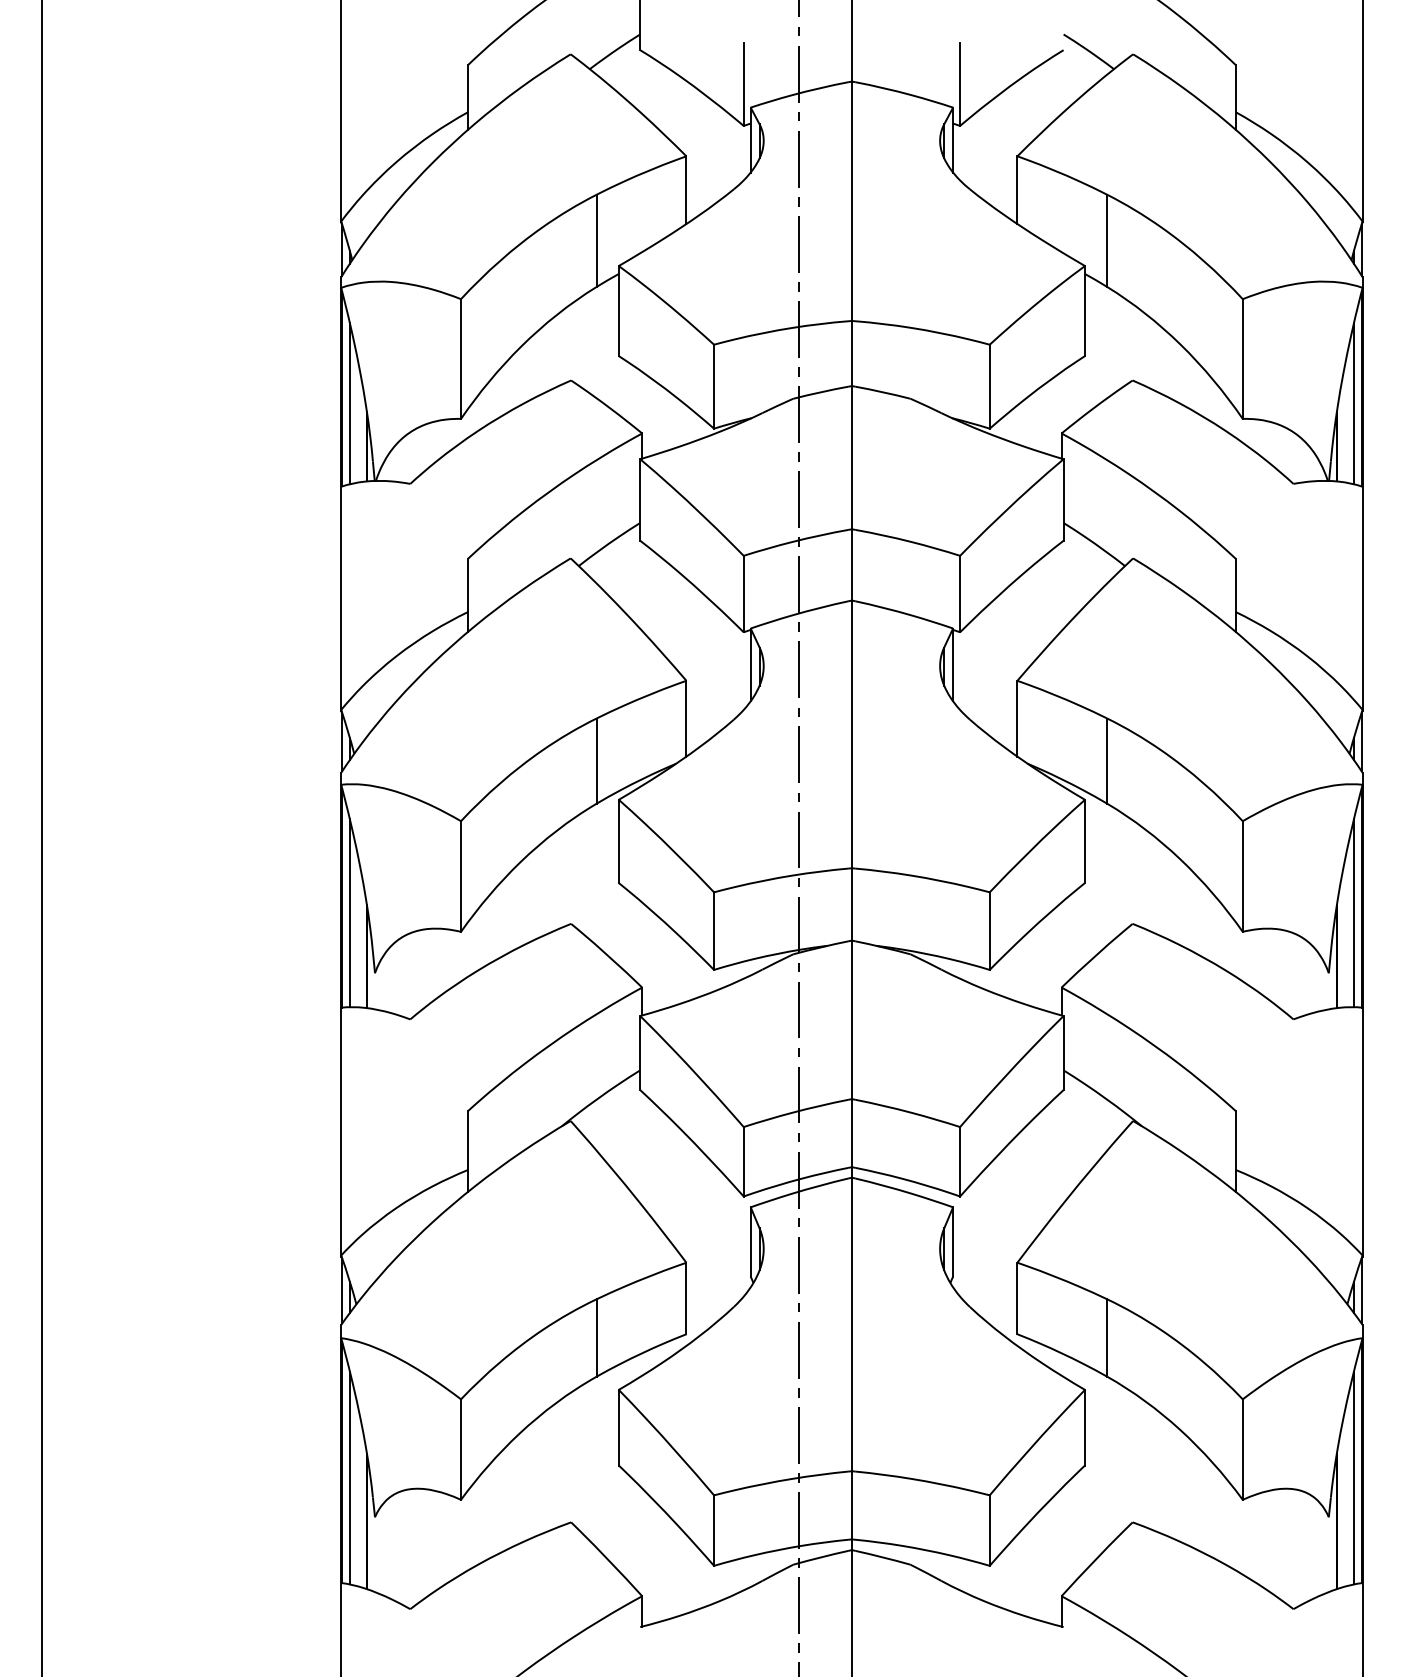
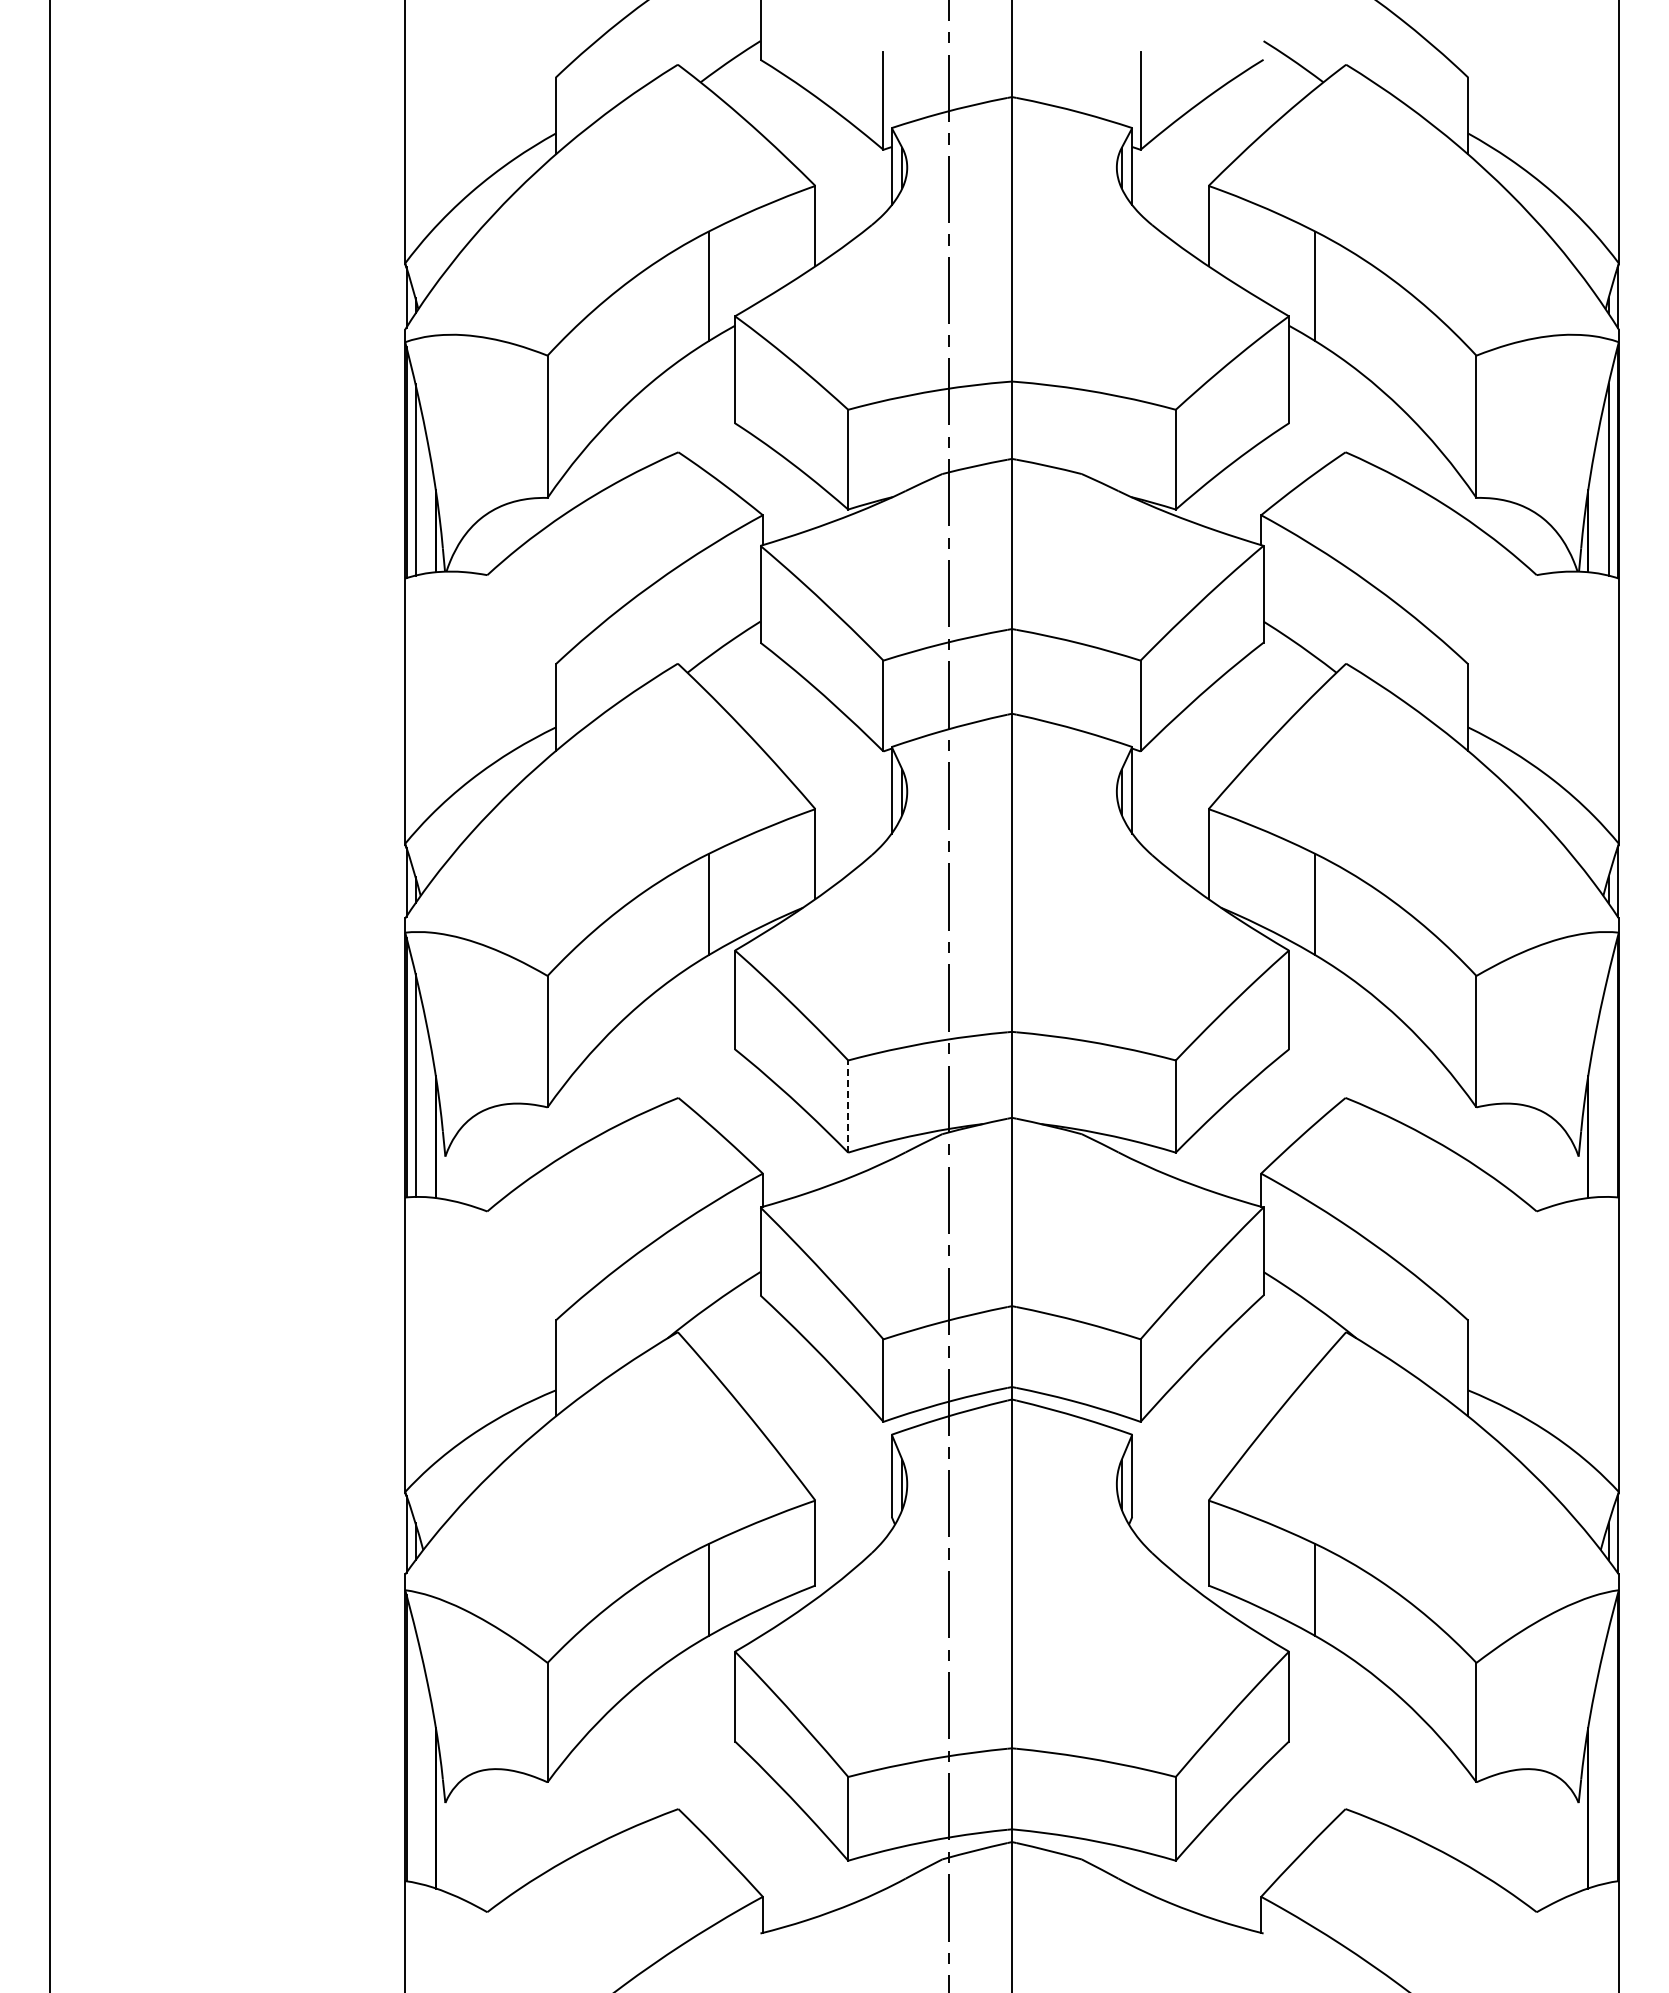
line: (1353, 912) -> (1608, 1084), removed
line: (714, 931) -> (848, 1106), solid -> dashed
line: (349, 1478) -> (415, 1756), removed
line: (1353, 1478) -> (1608, 1756), removed

